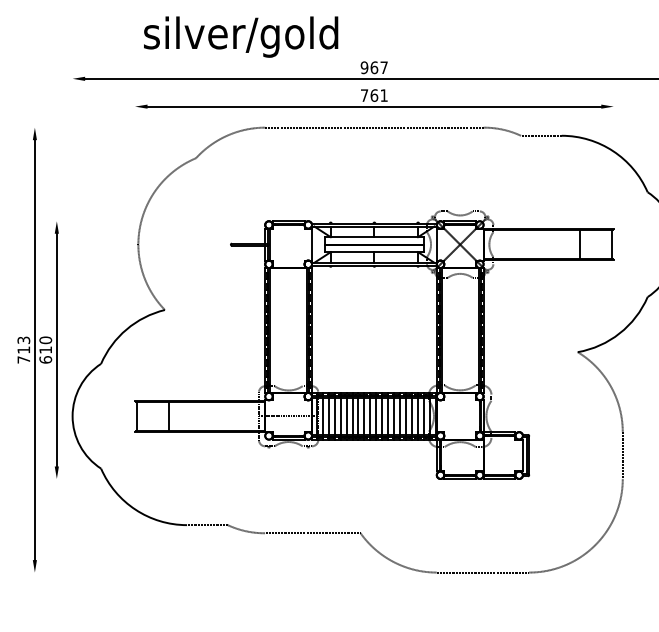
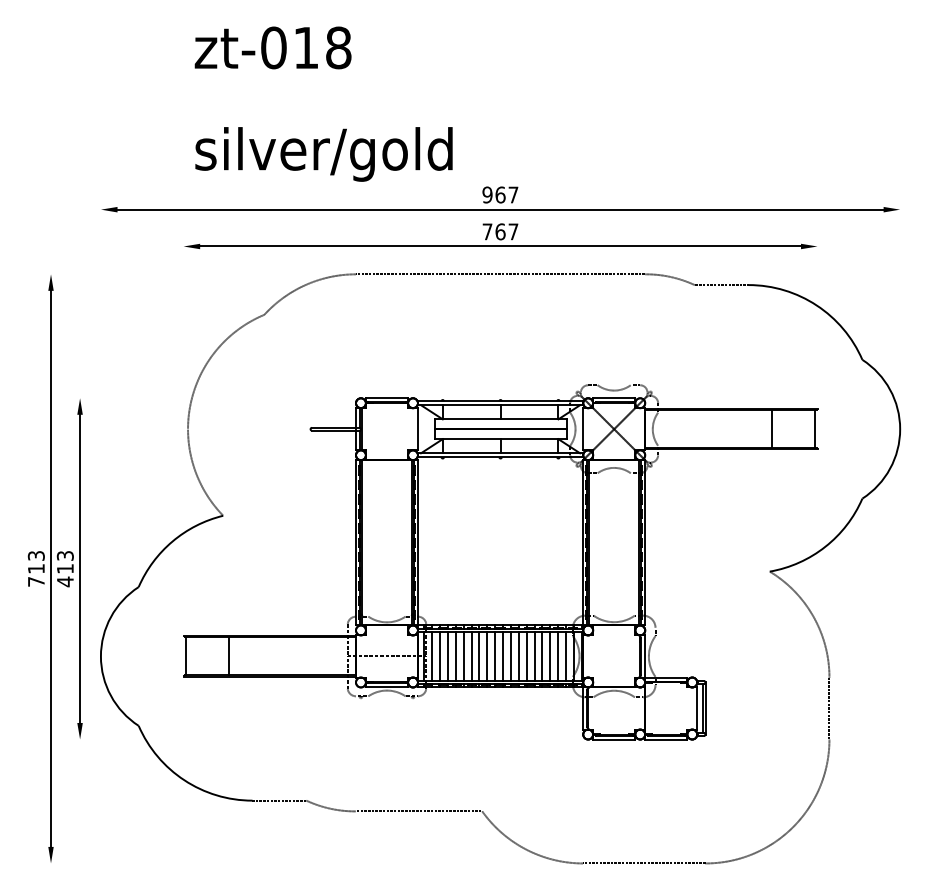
text: (384, 95) -> (513, 231), 761 -> 767
text: (45, 349) -> (64, 568), 610 -> 413

